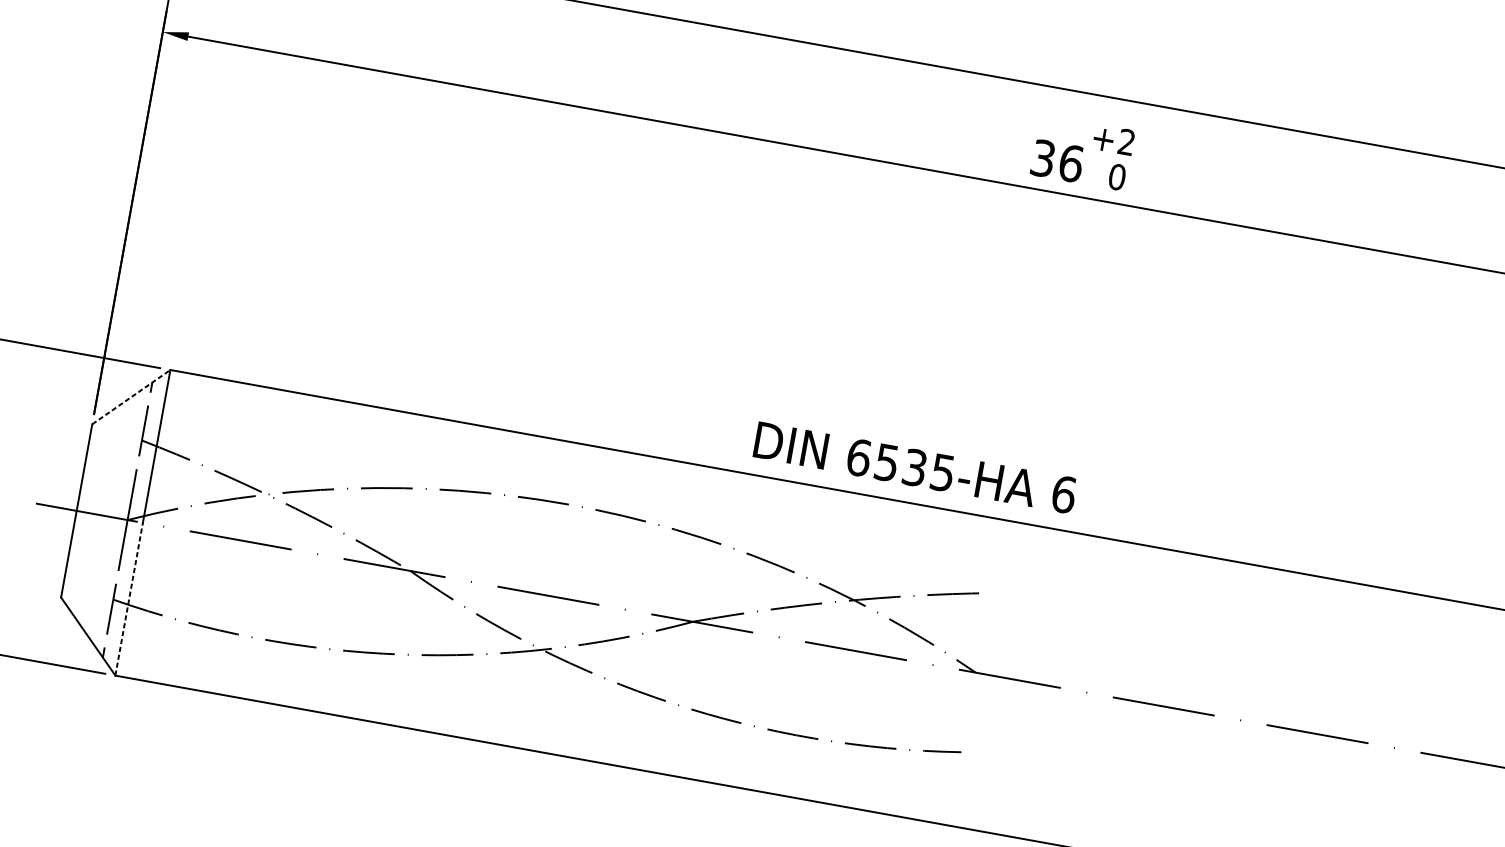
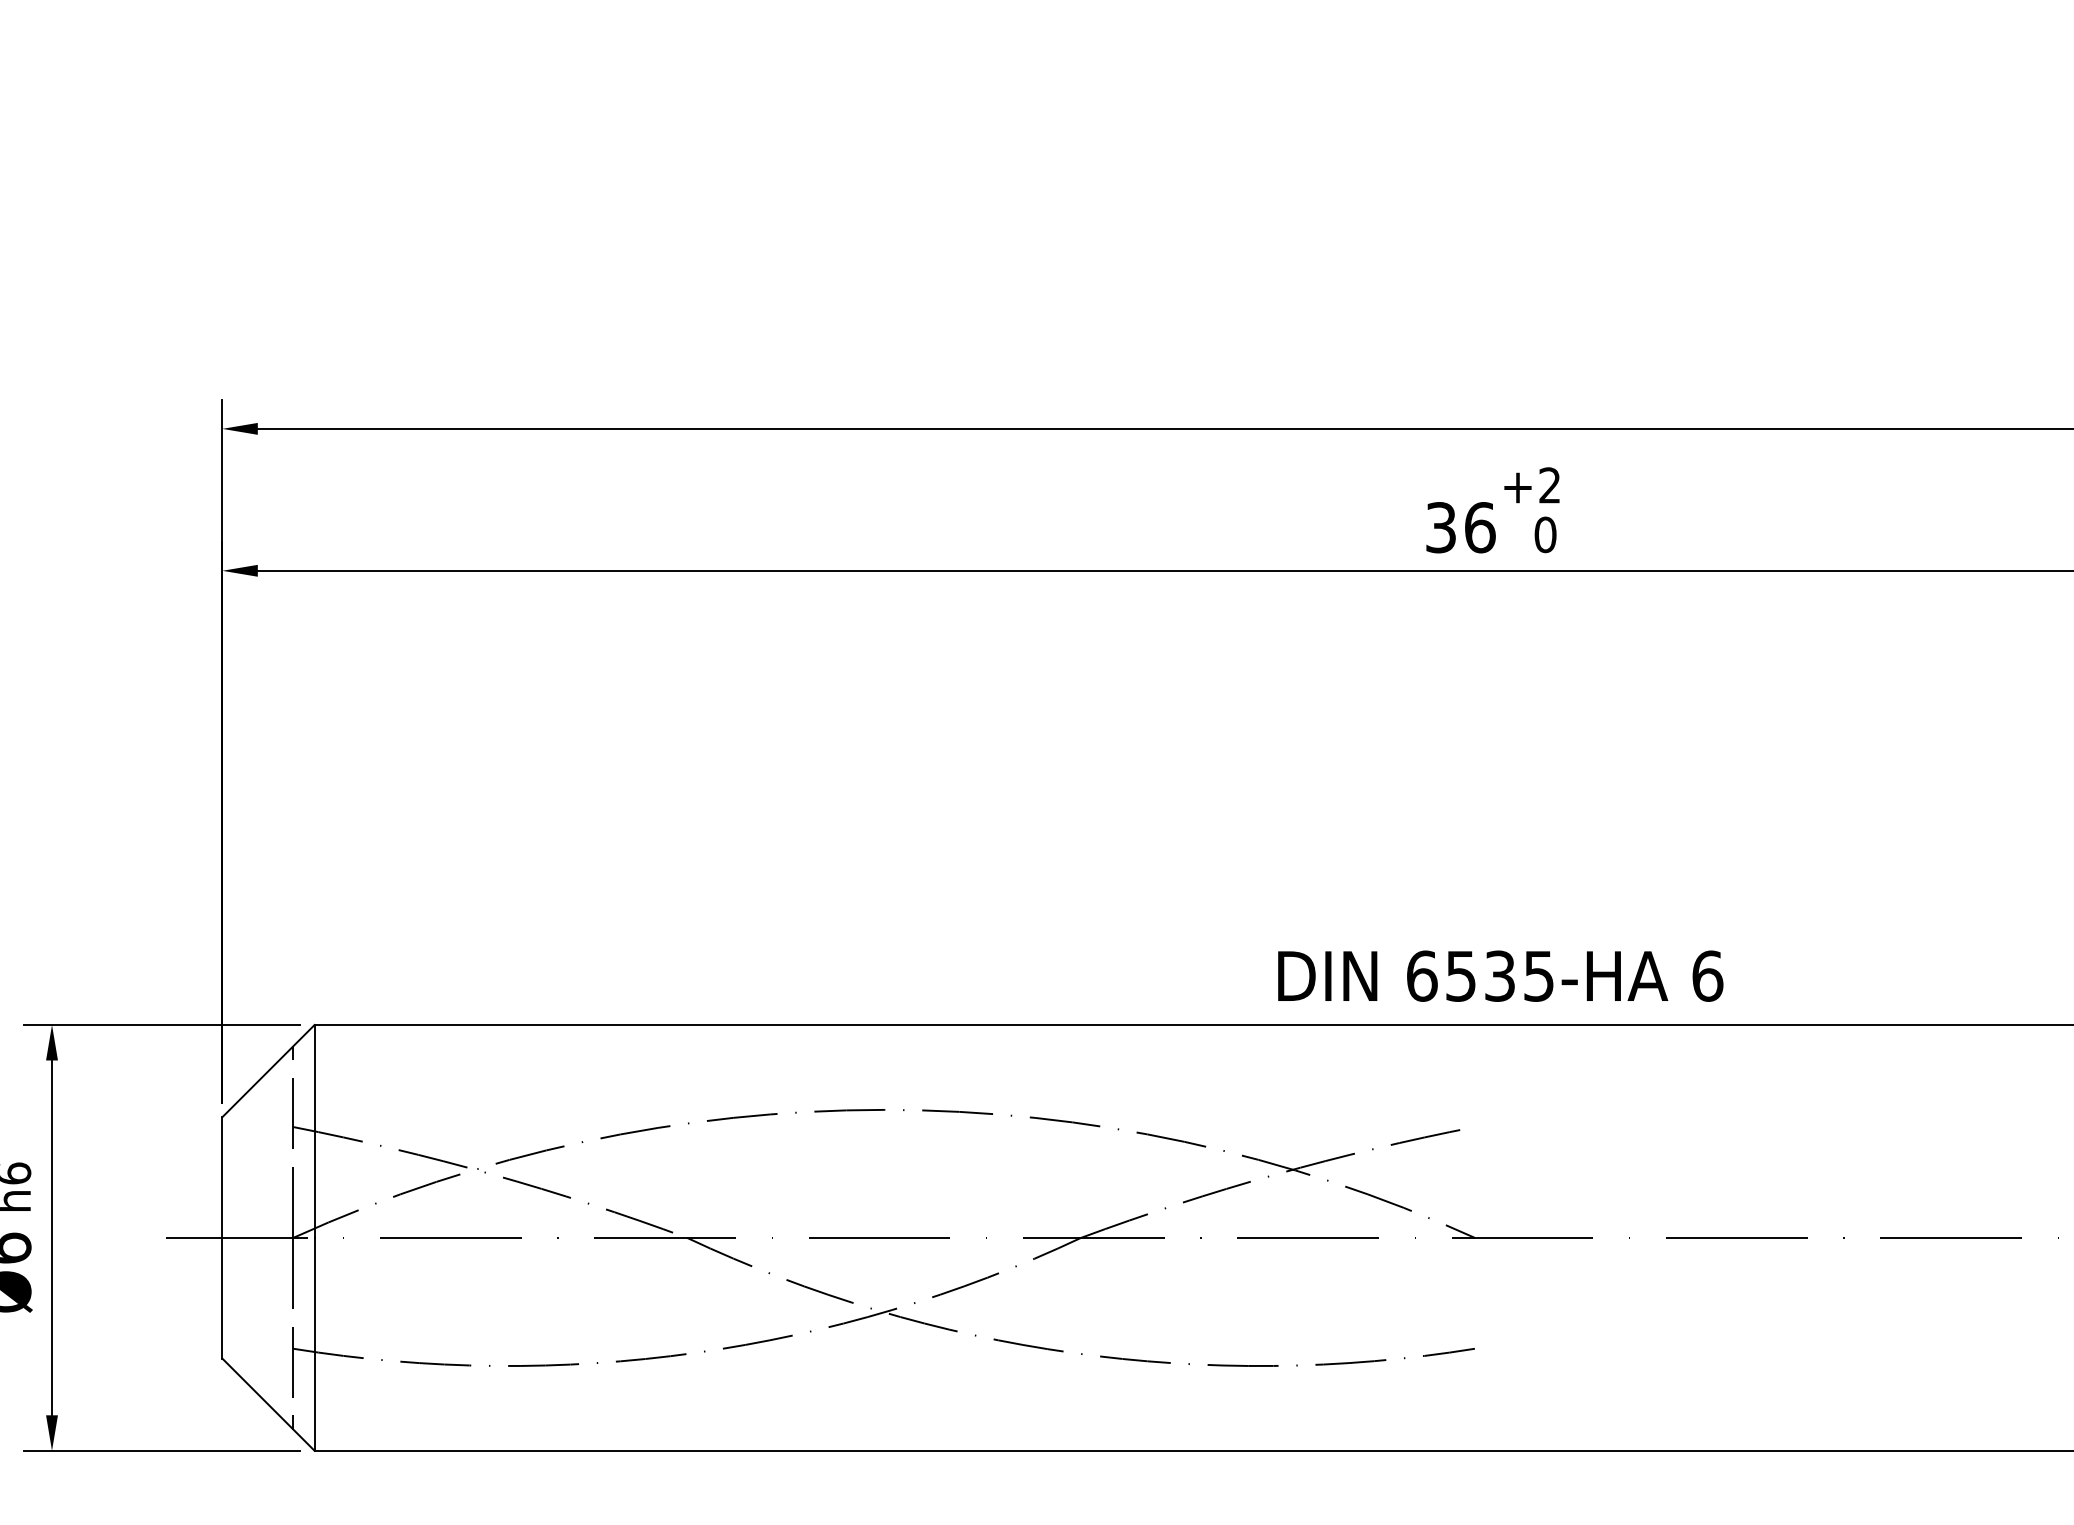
line: (131, 396) -> (268, 1070), dashed -> solid
text: (915, 467) -> (1500, 975), moved
line: (129, 598) -> (314, 1343), dashed -> solid

